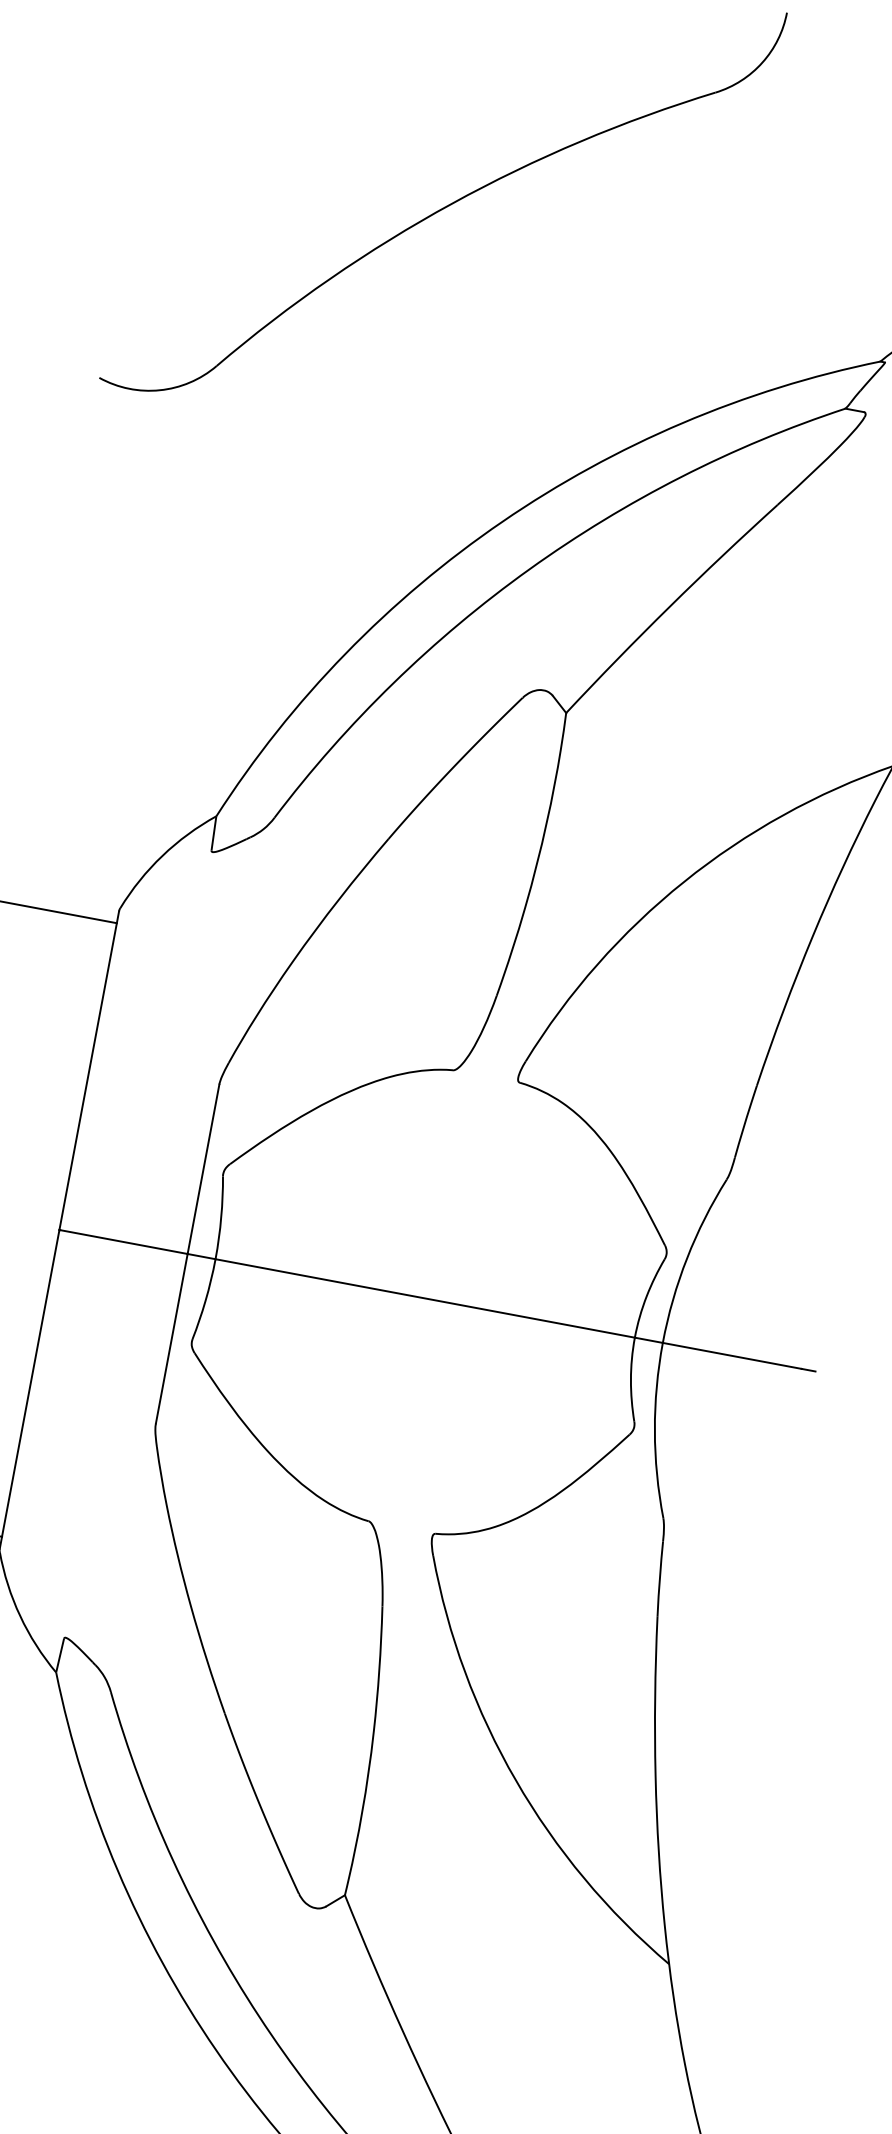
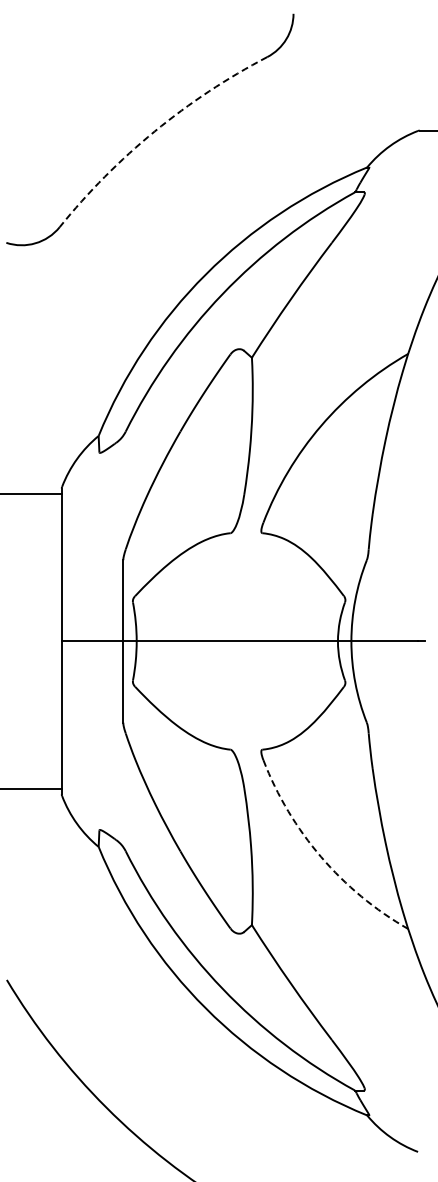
arc: (451, 203) -> (154, 131), solid -> dashed
arc: (516, 1781) -> (321, 857), solid -> dashed

